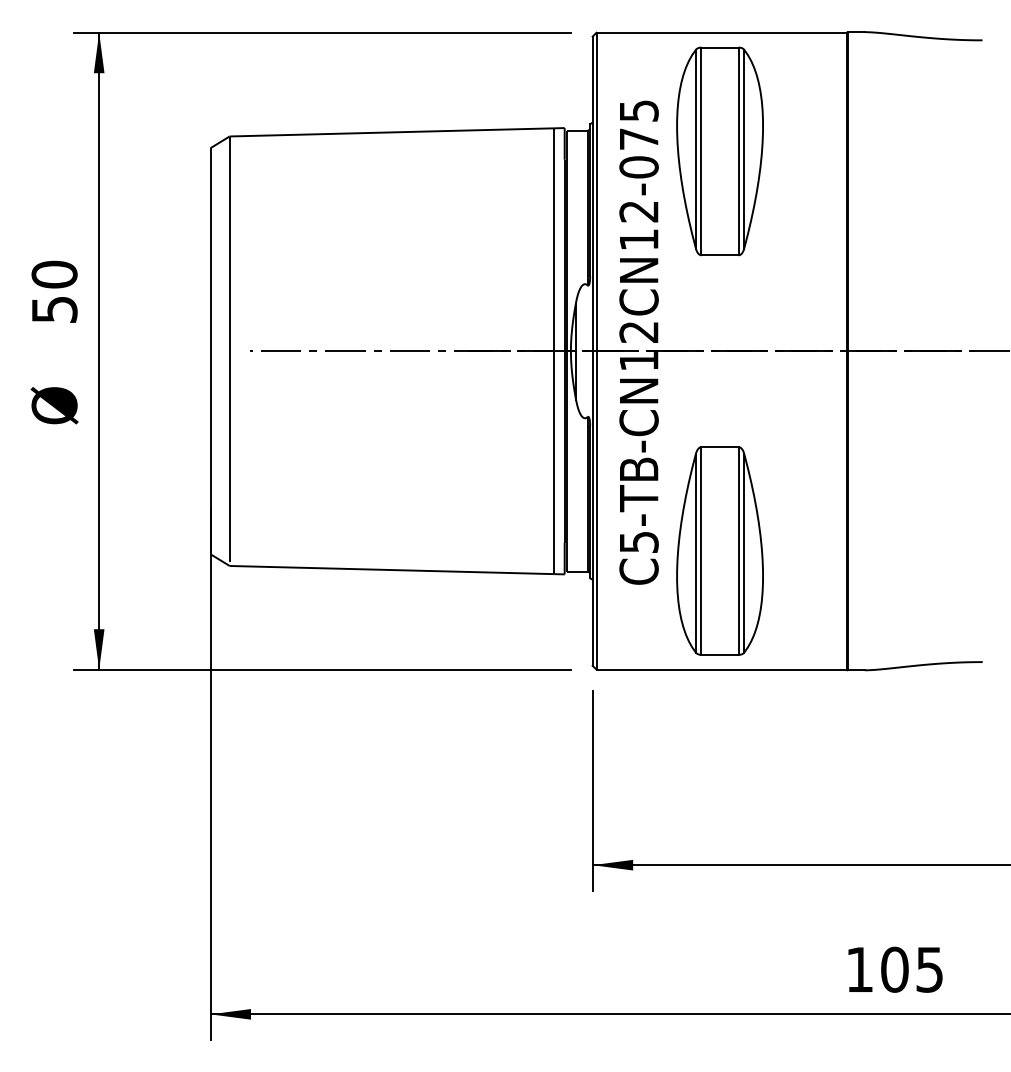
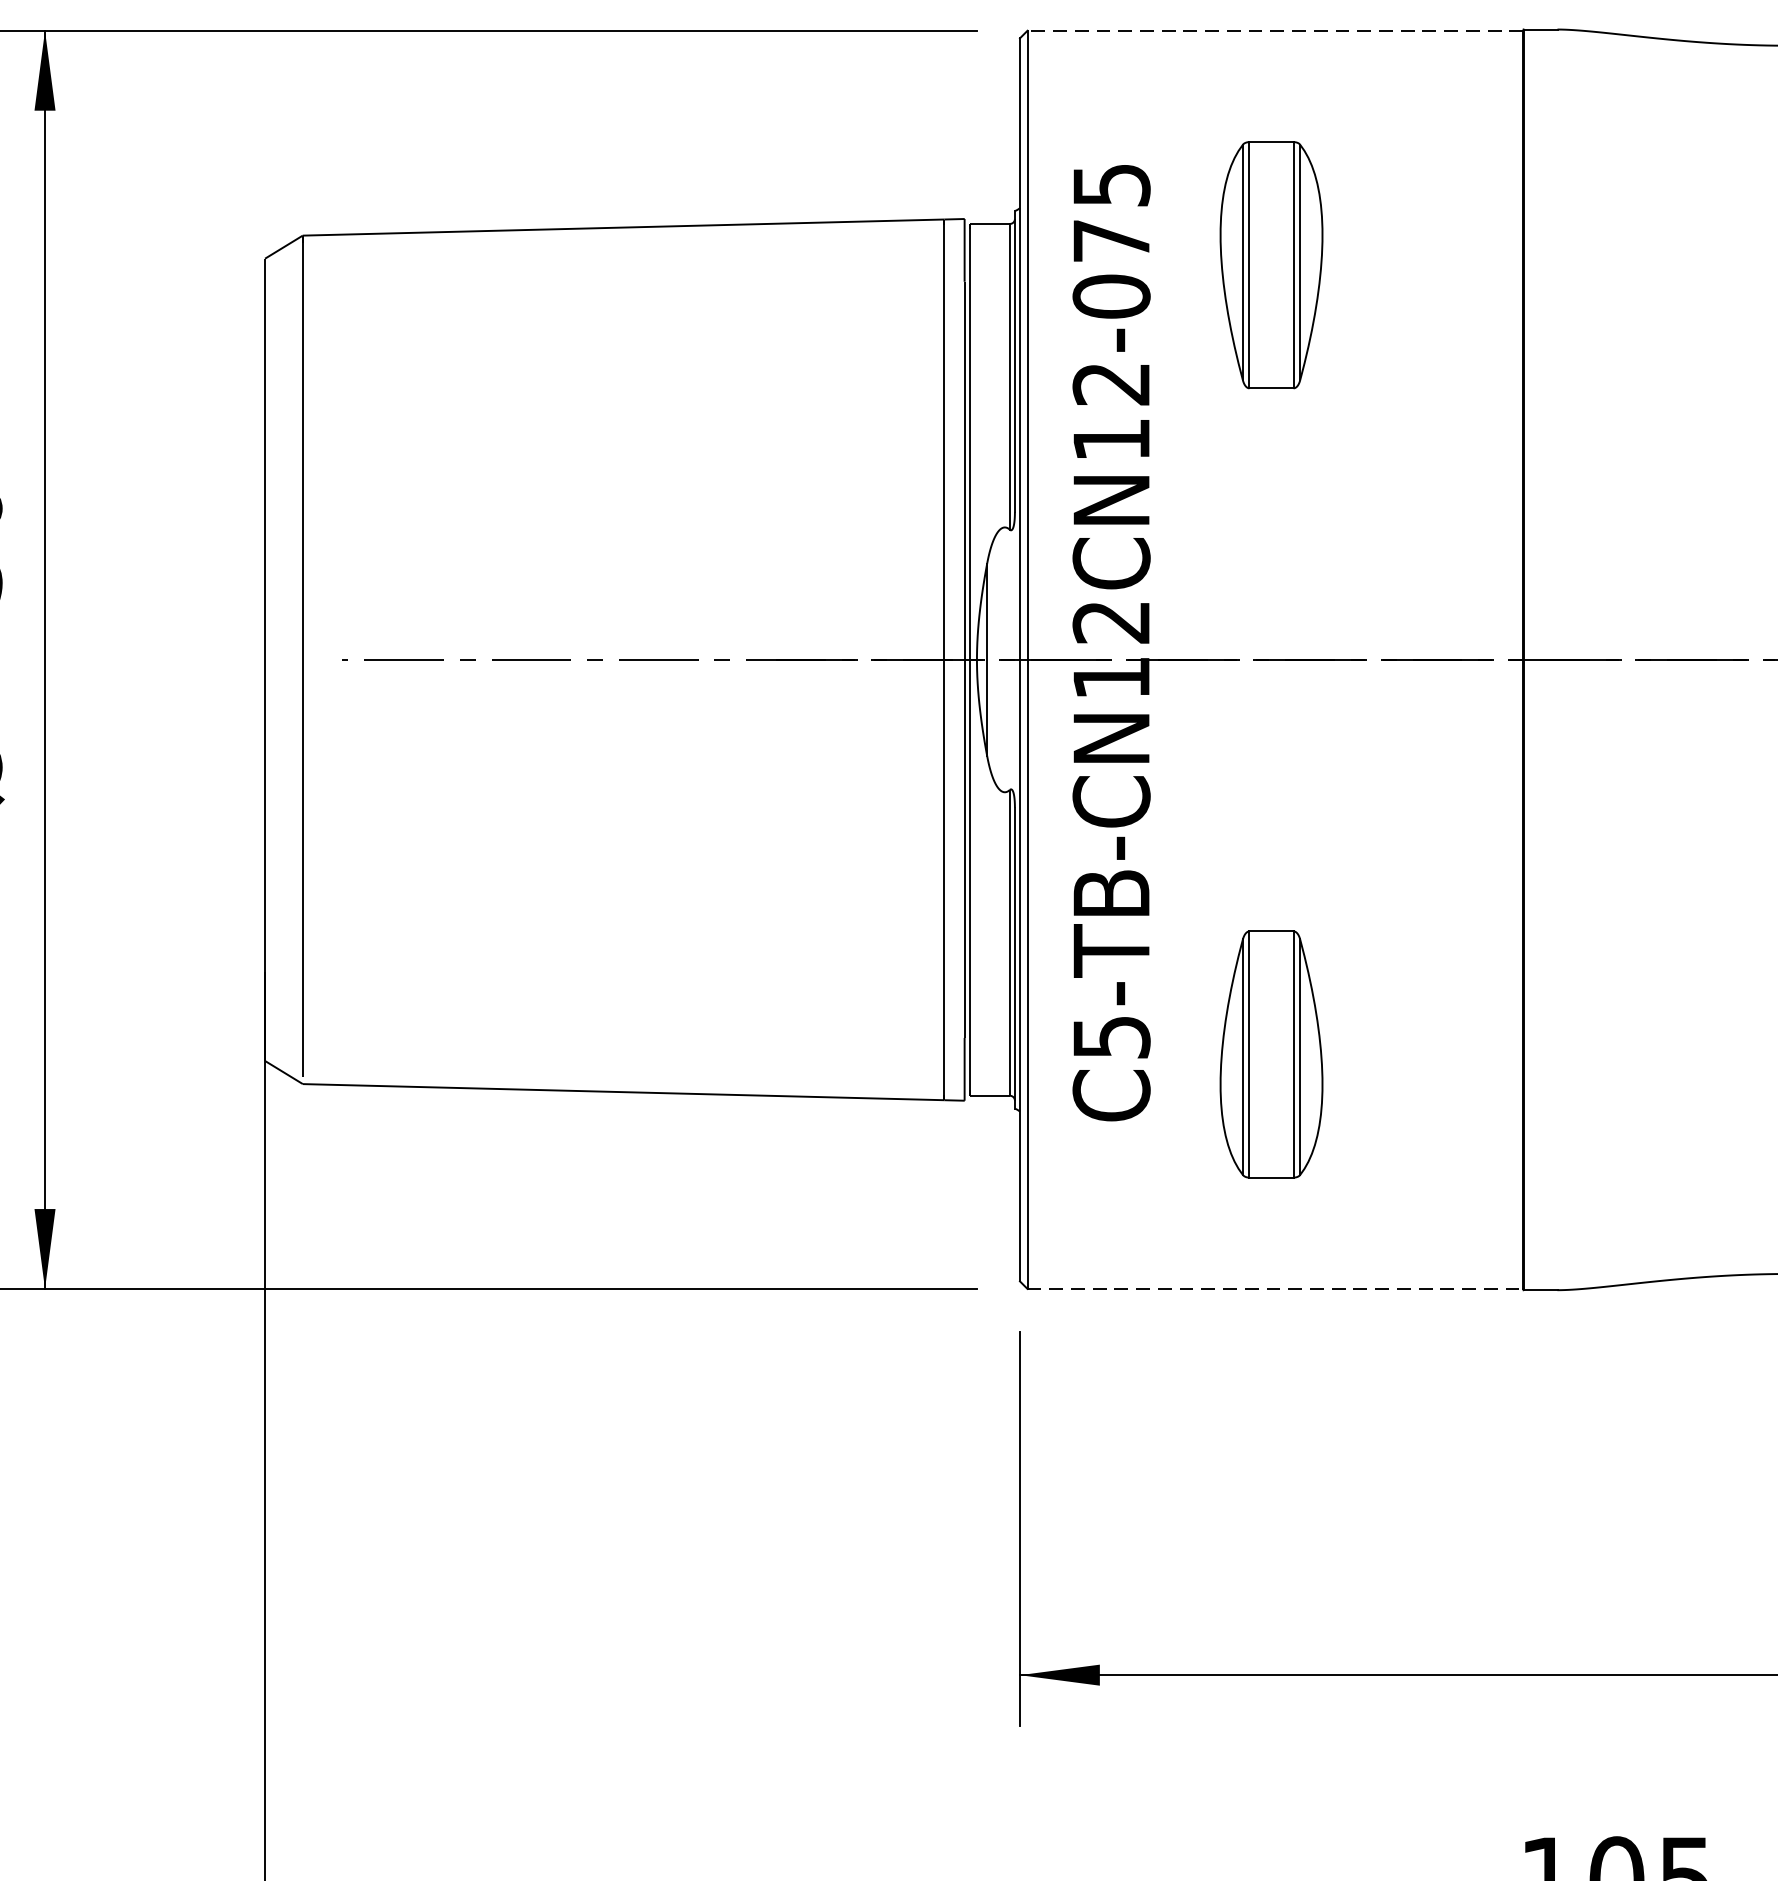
line: (721, 32) -> (1274, 30), solid -> dashed
part: (719, 151) -> (1270, 265), size x0.6
part: (719, 550) -> (1270, 1053), size x0.6
line: (722, 669) -> (1276, 1288), solid -> dashed

